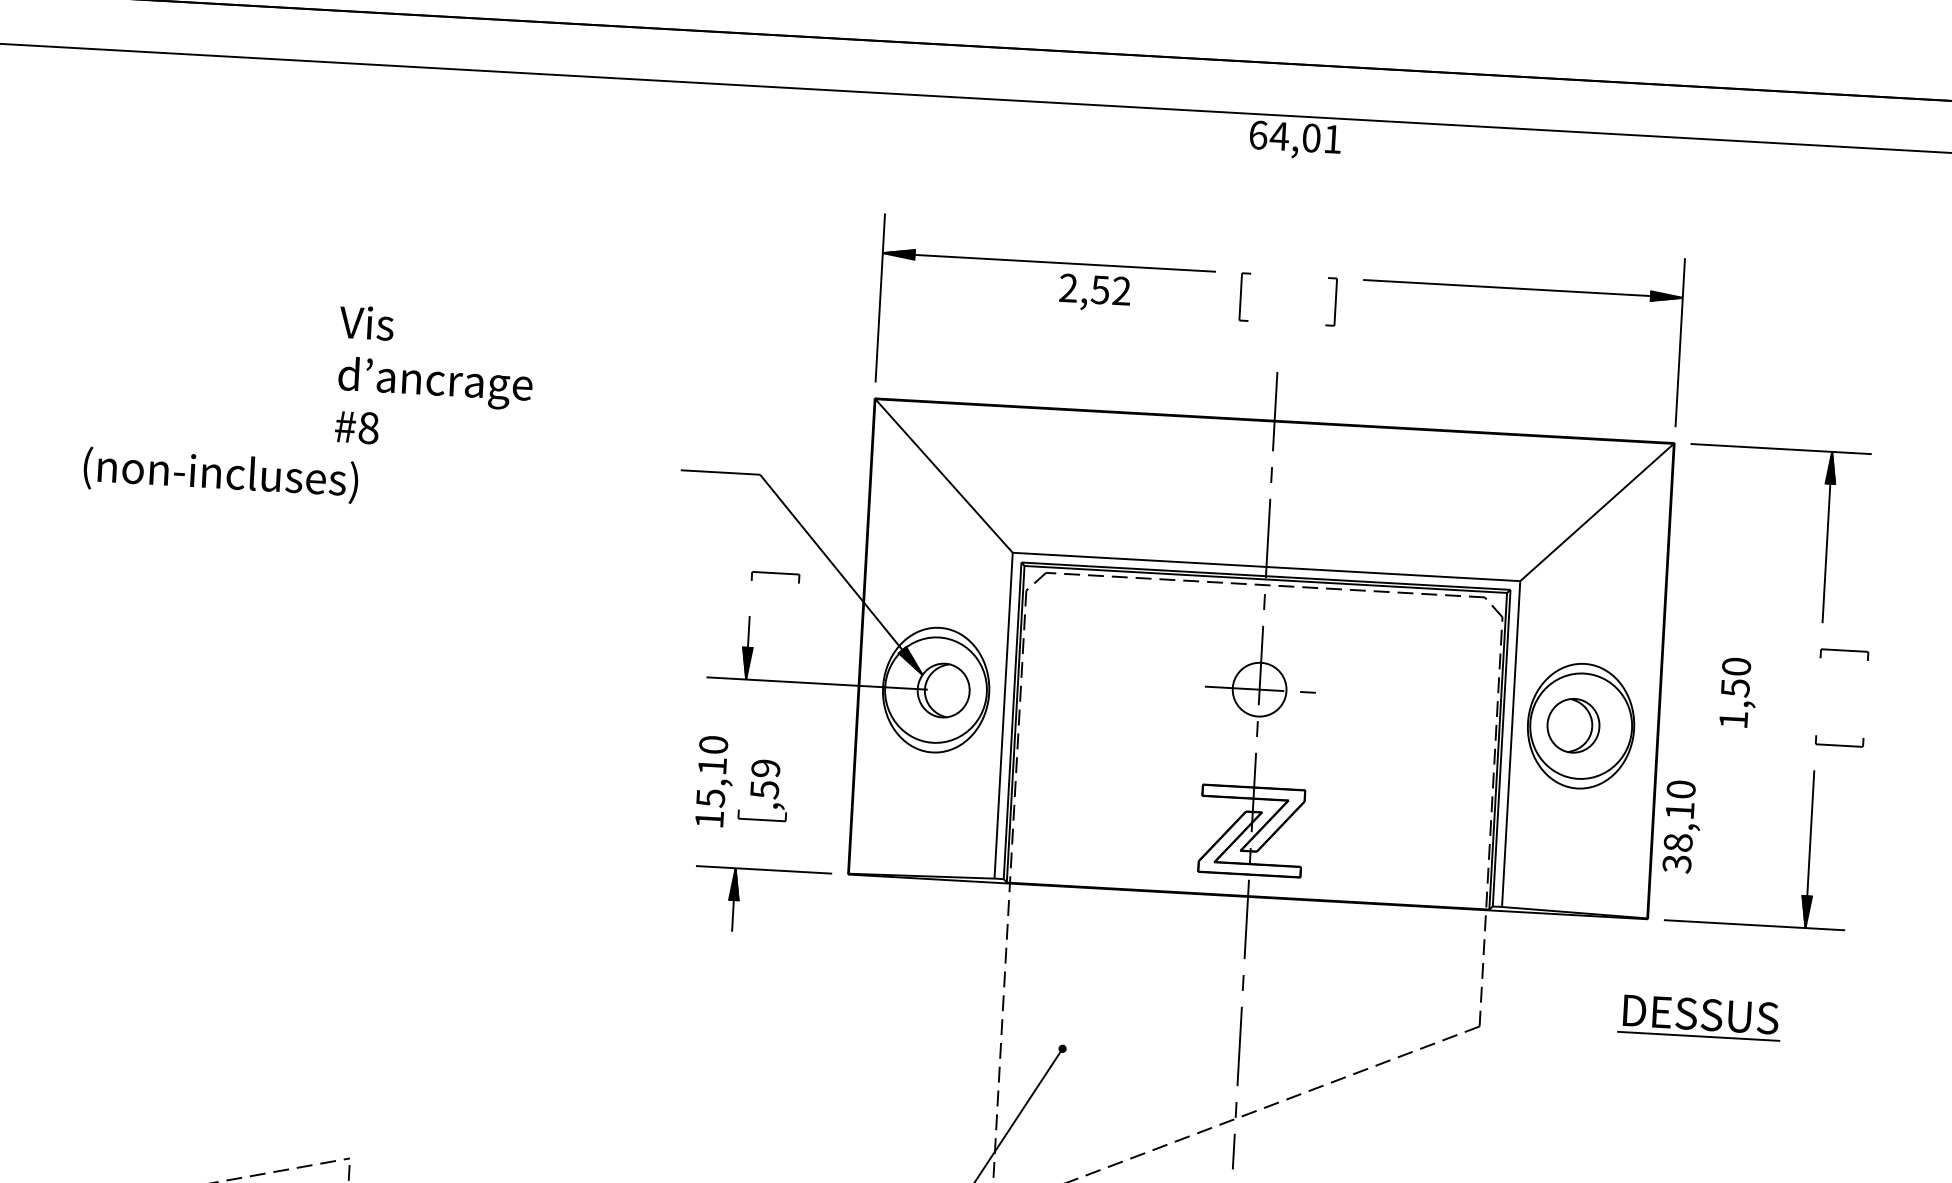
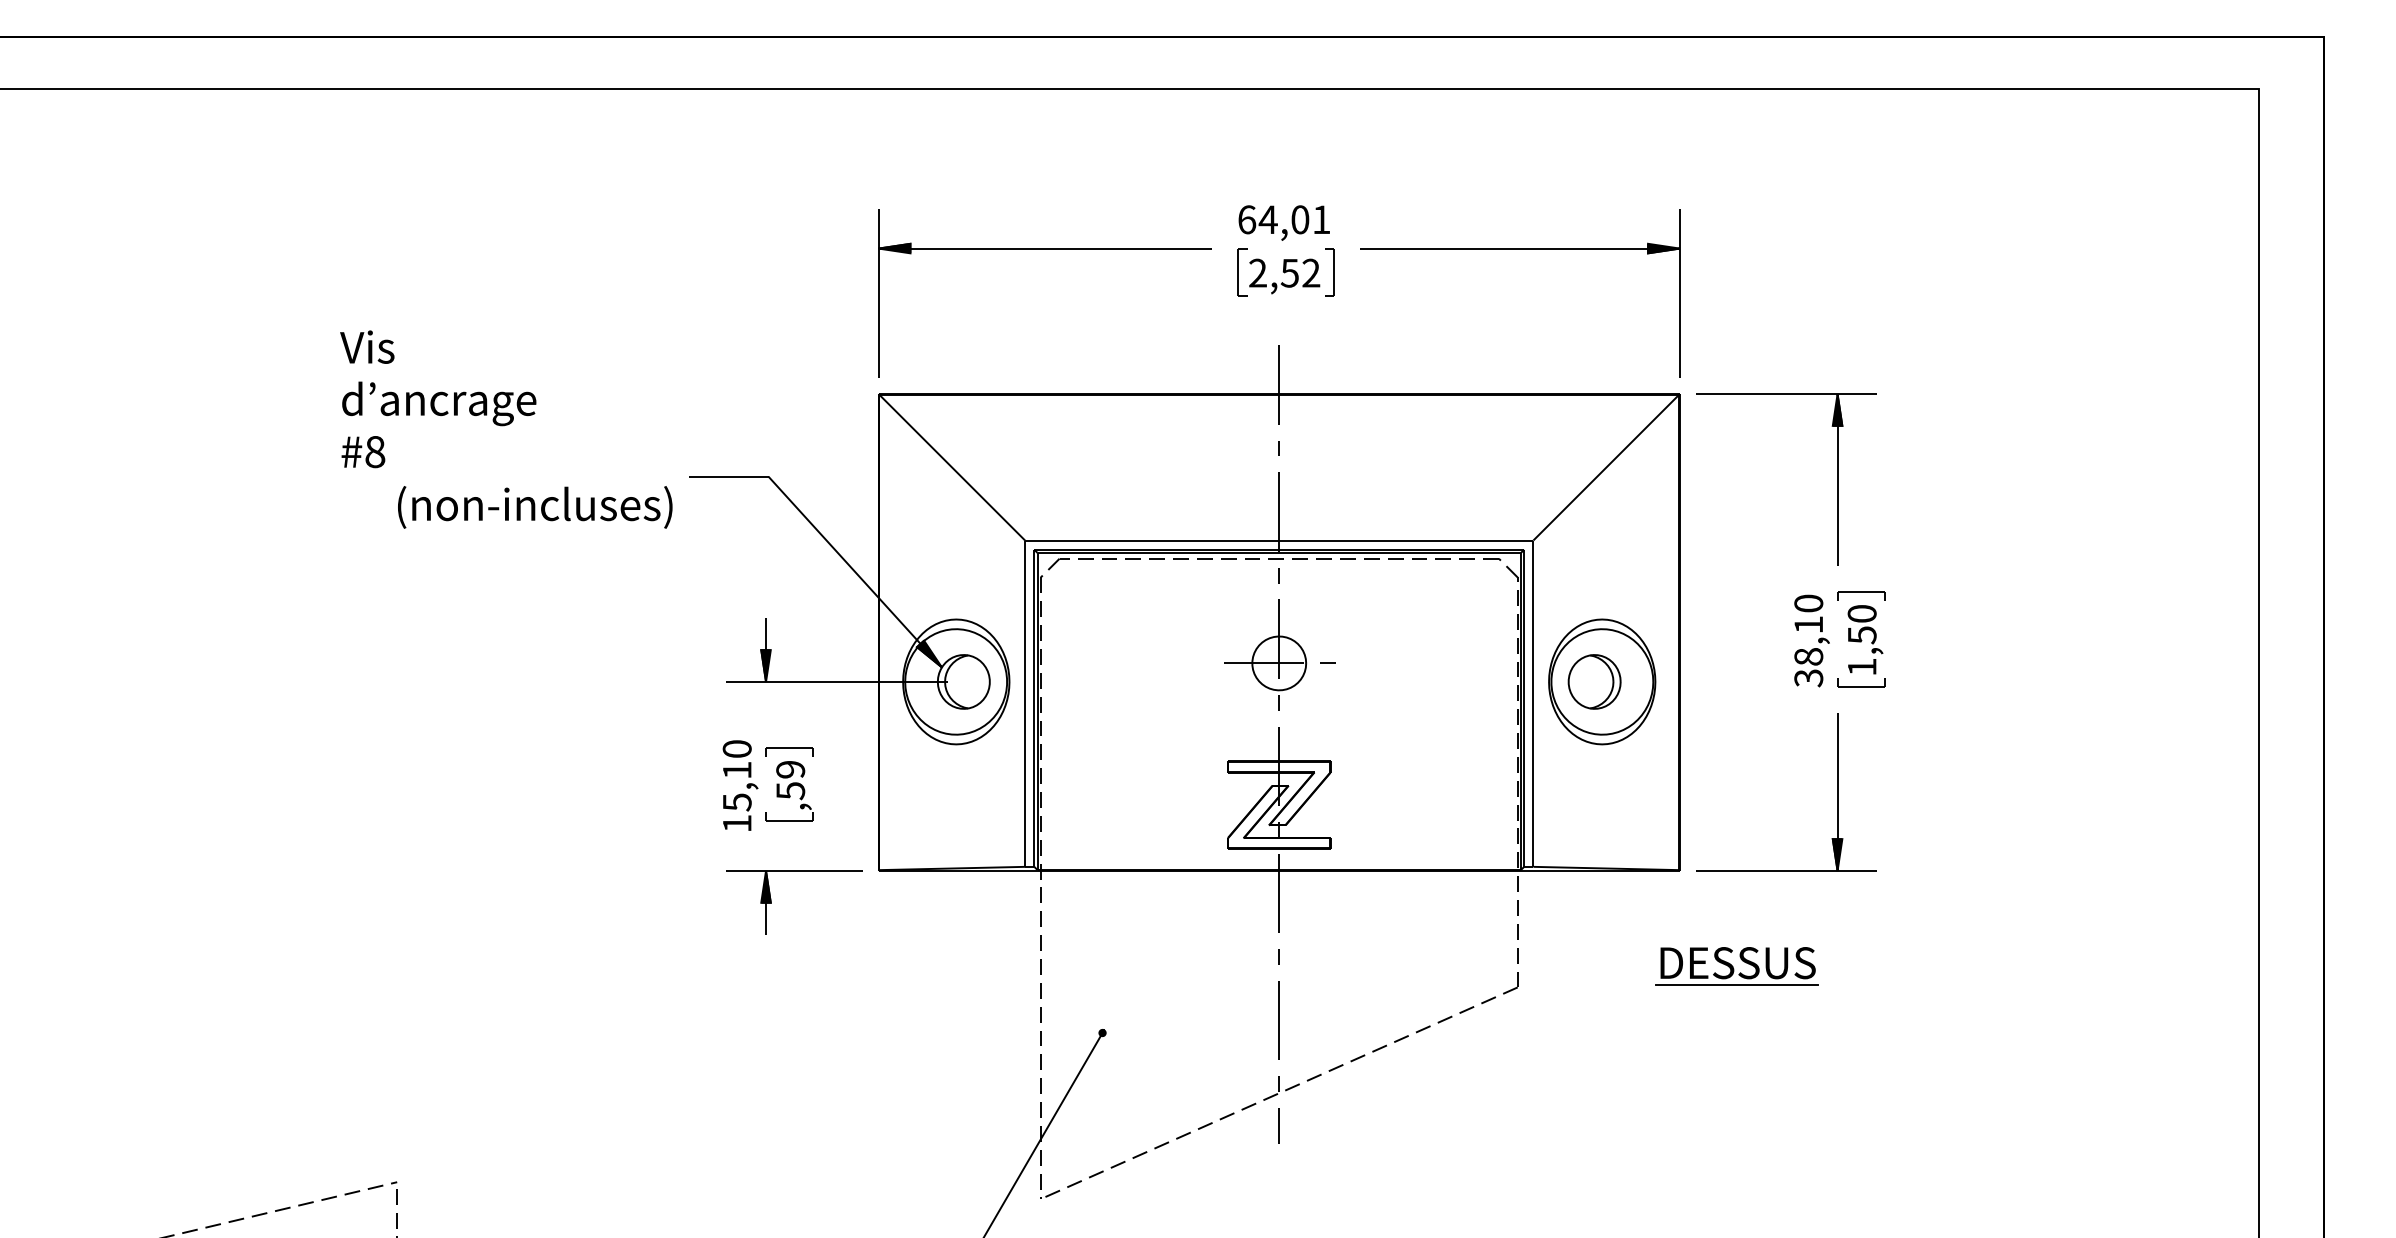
text: (1294, 139) -> (1283, 222), moved
text: (1094, 292) -> (1284, 276), moved
text: (221, 475) -> (535, 507), moved
part: (775, 576) -> (789, 751), moved
text: (1738, 692) -> (1865, 639), moved
text: (1681, 826) -> (1811, 640), moved

